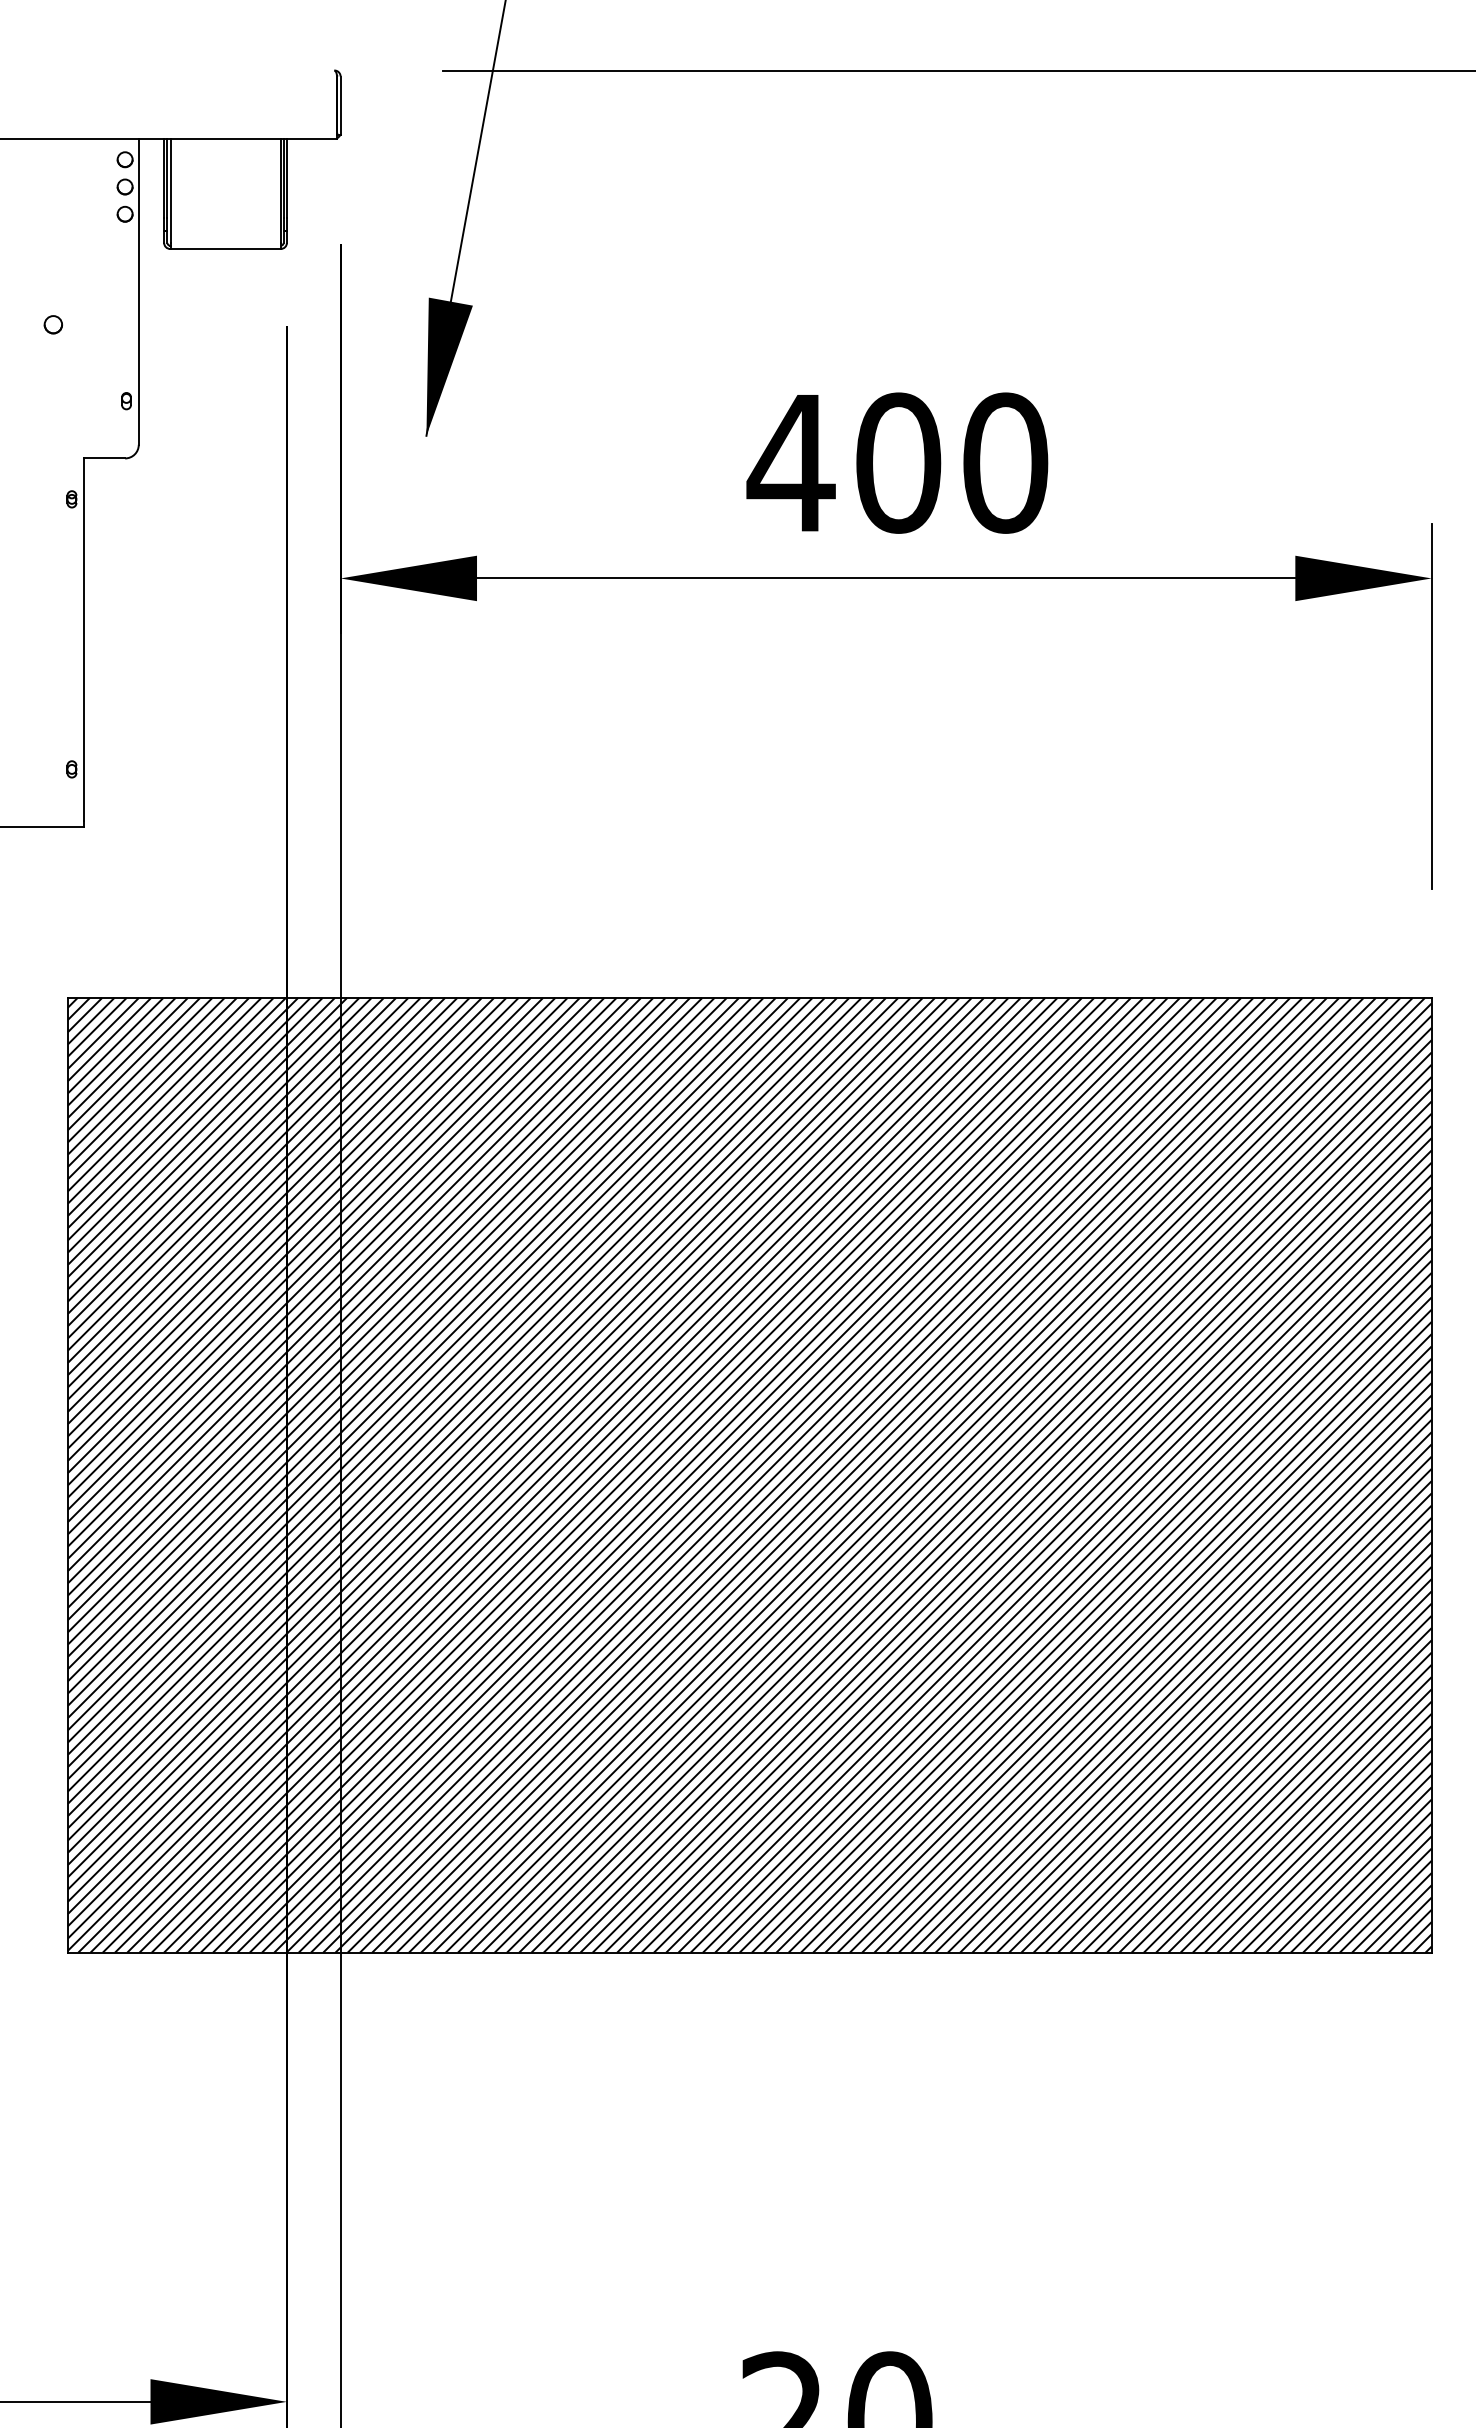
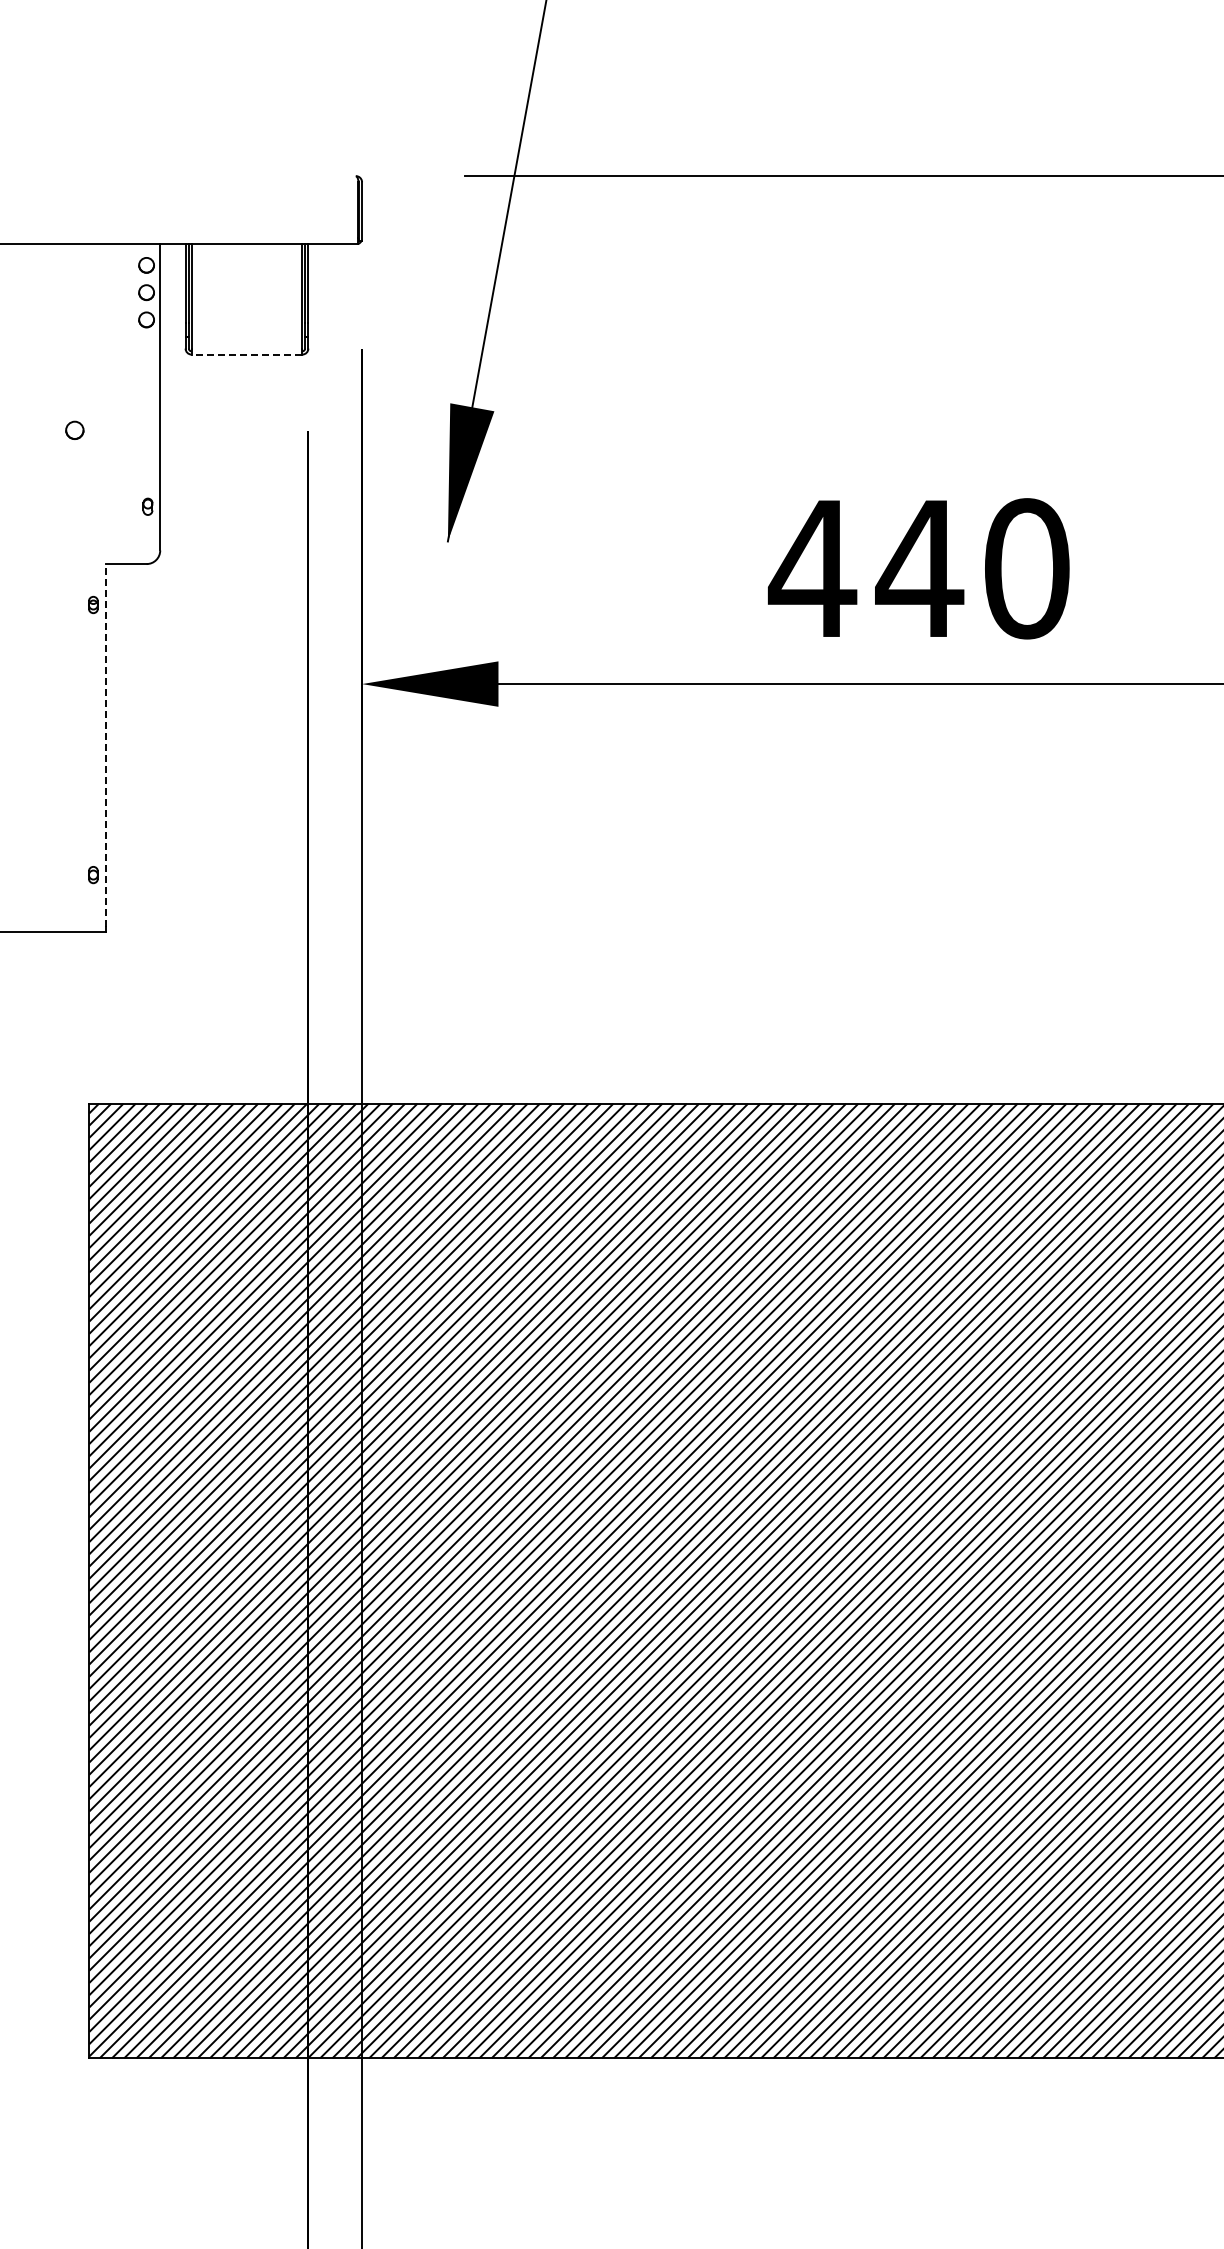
line: (225, 248) -> (246, 354), solid -> dashed
text: (897, 462) -> (918, 568), 400 -> 440
line: (84, 639) -> (105, 745), solid -> dashed

